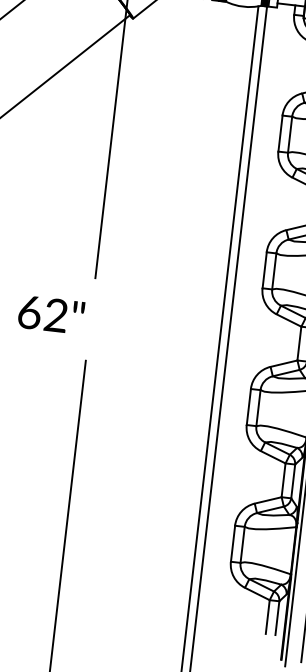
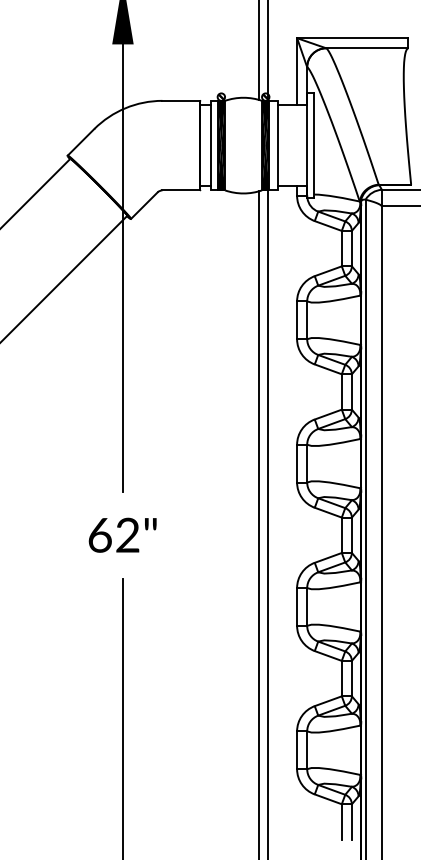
text: (51, 314) -> (122, 534), moved

